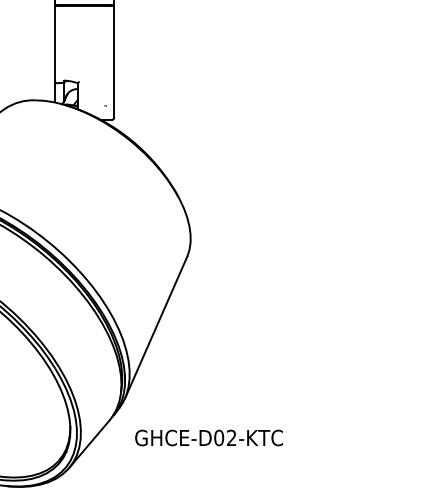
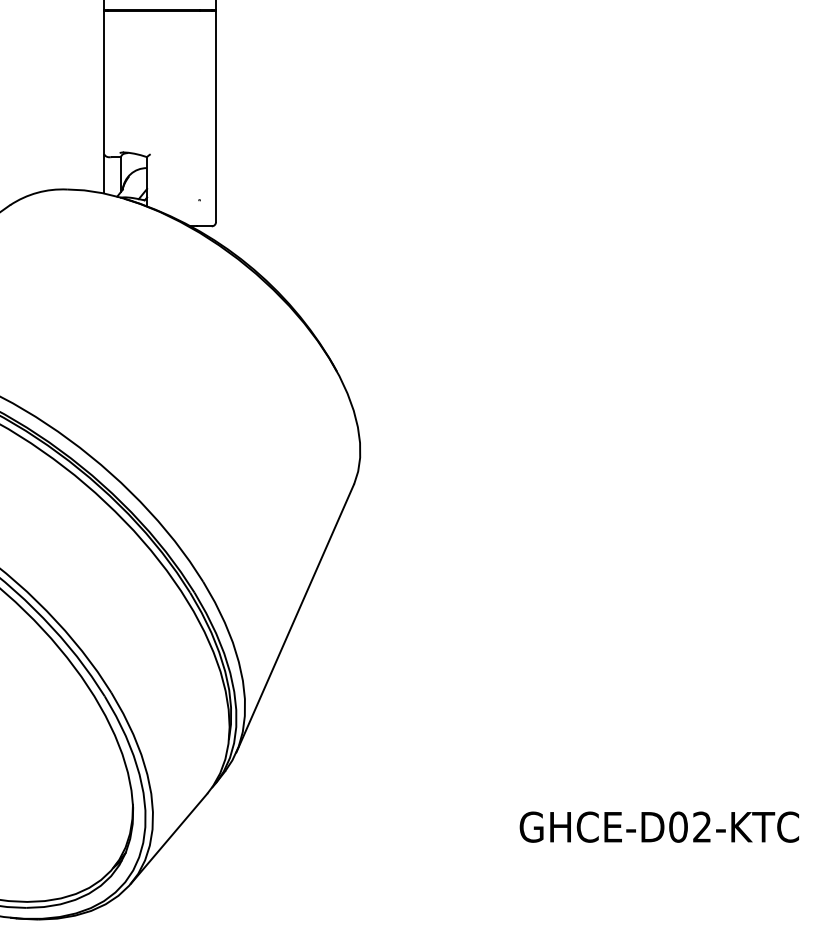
text: (208, 437) -> (658, 826), moved

